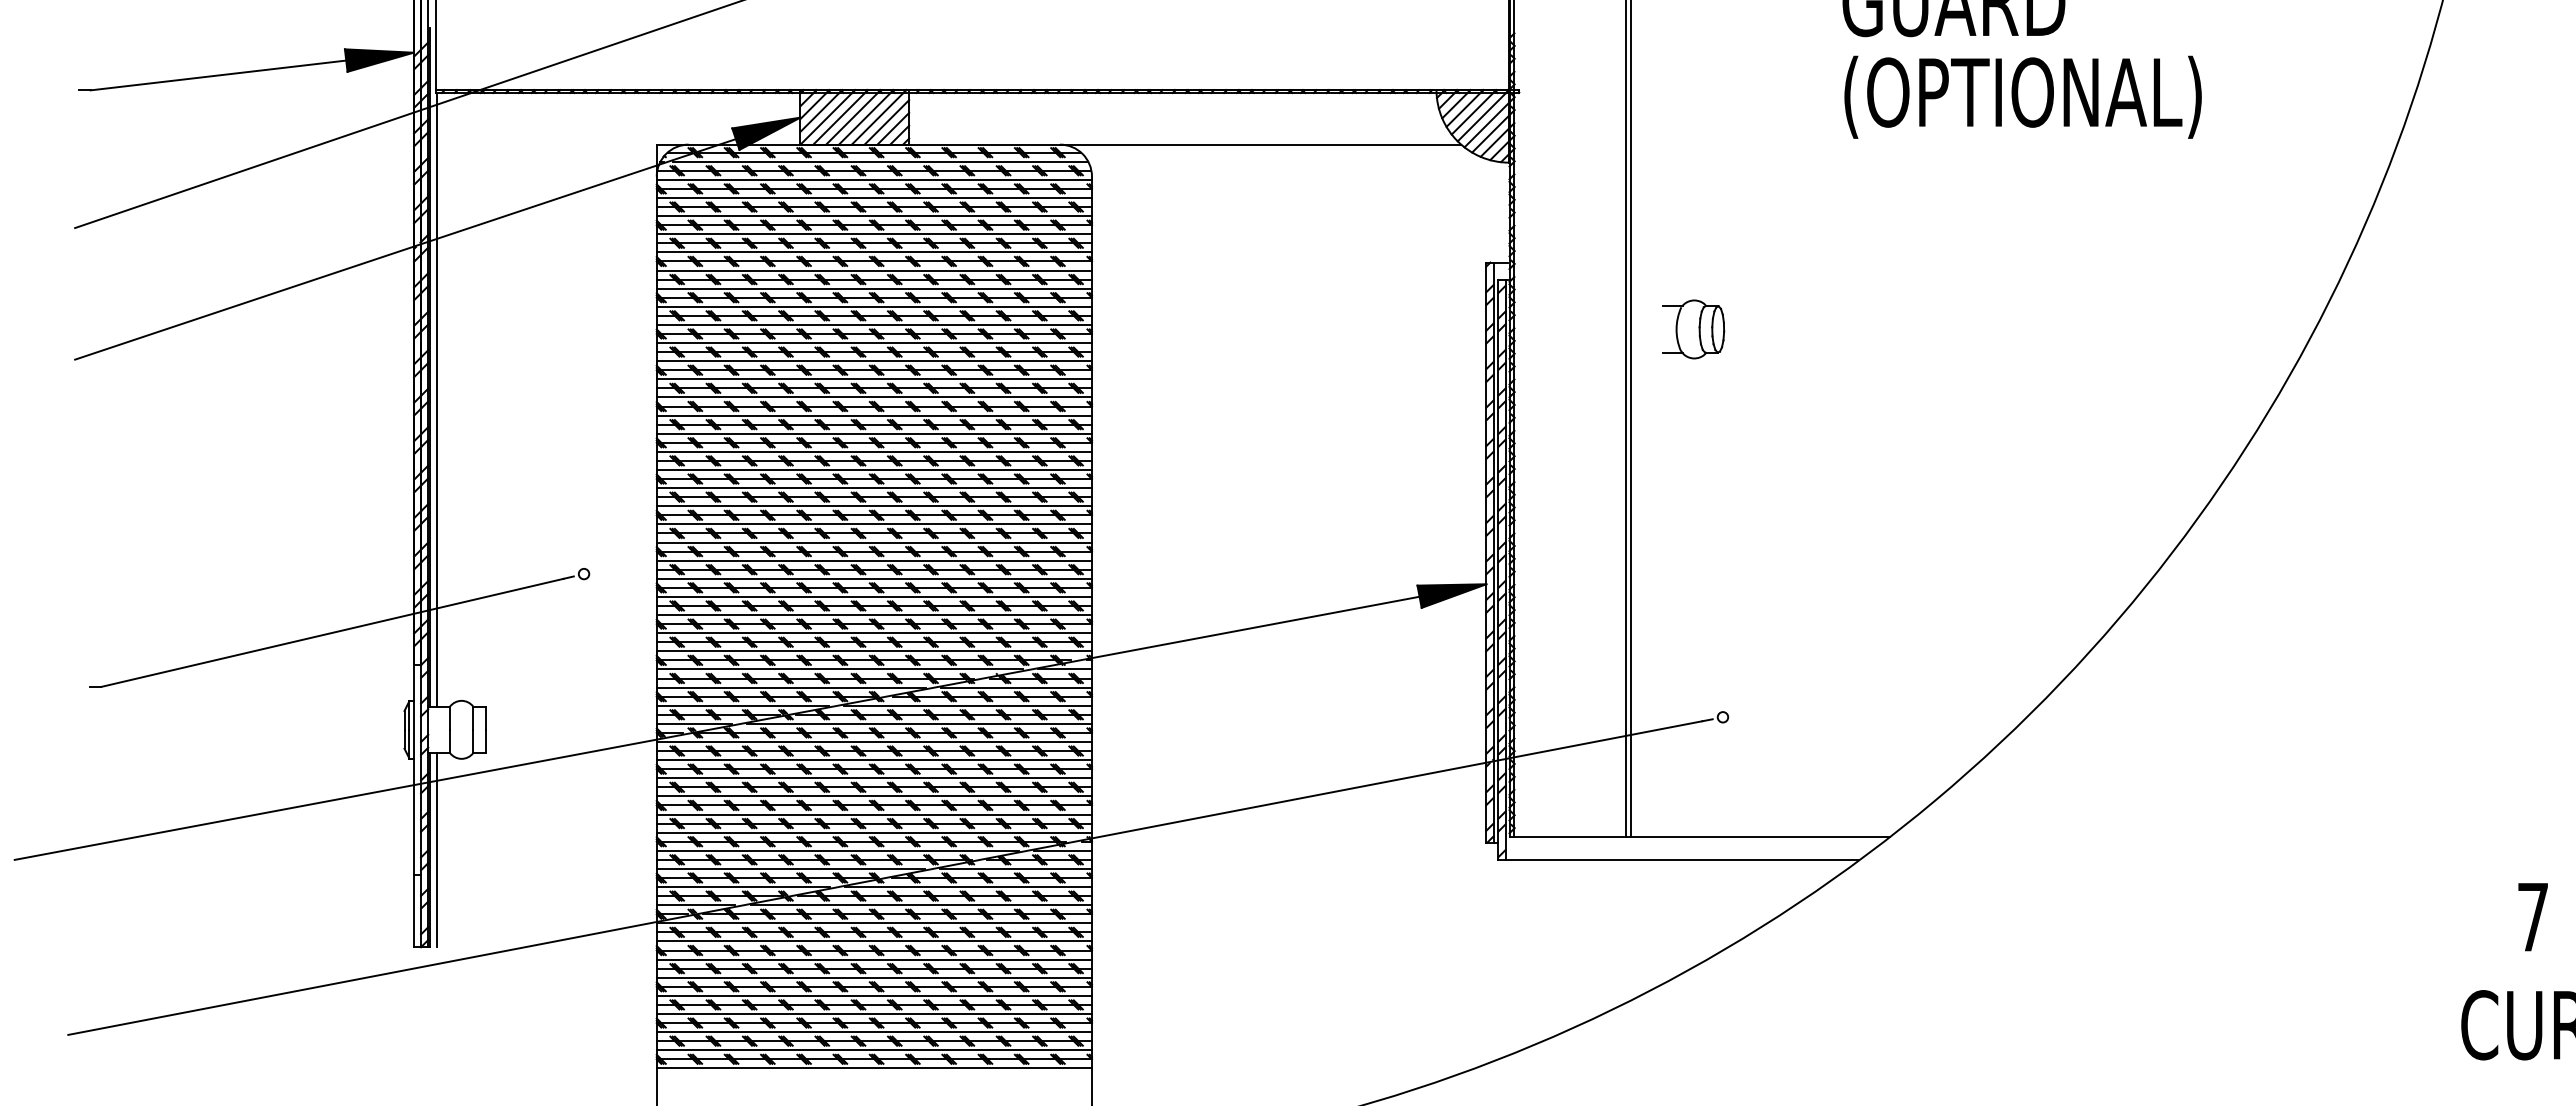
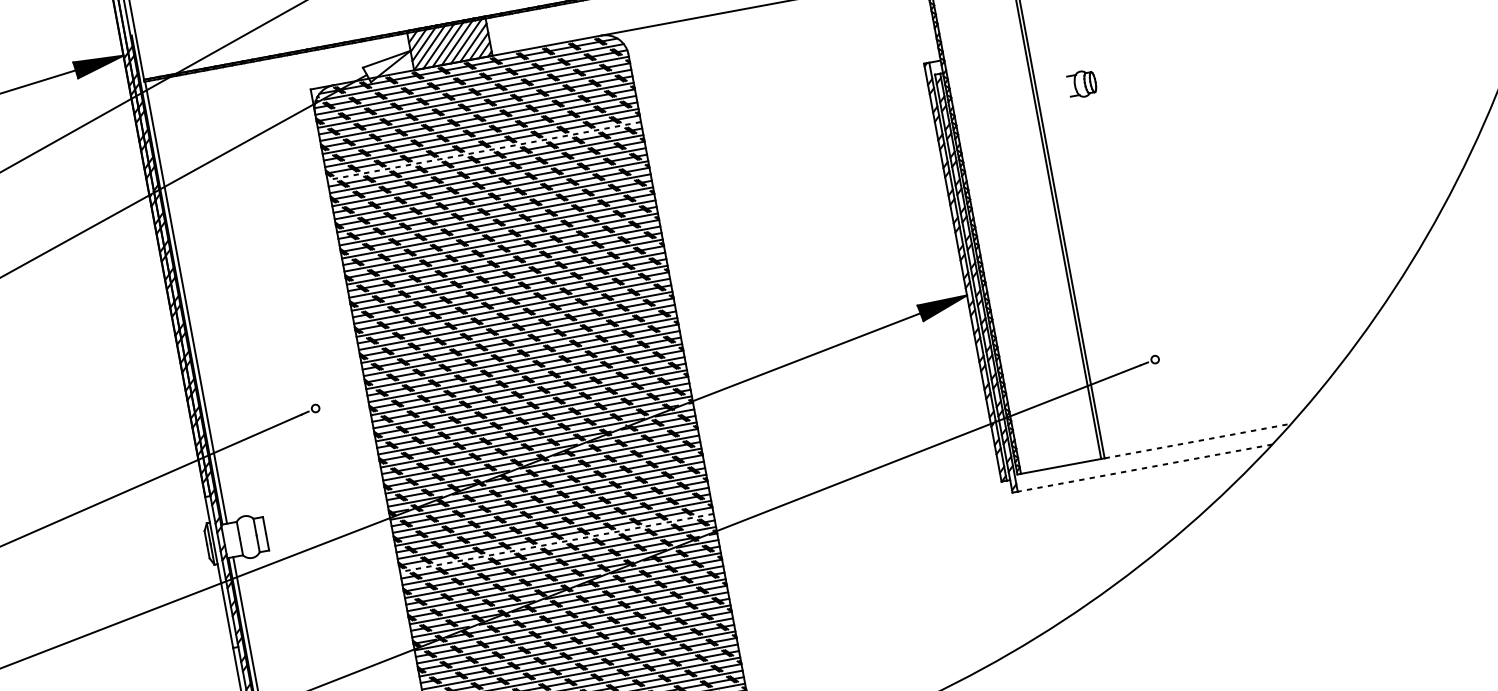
fill: (766, 133) -> (388, 66), removed
line: (874, 270) -> (484, 151), solid -> dashed
part: (1693, 329) -> (1082, 84), size x0.6
line: (874, 814) -> (556, 542), solid -> dashed
line: (1760, 837) -> (1198, 441), solid -> dashed
line: (1682, 860) -> (1145, 468), solid -> dashed

